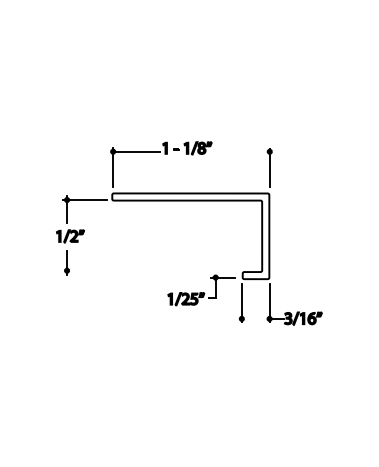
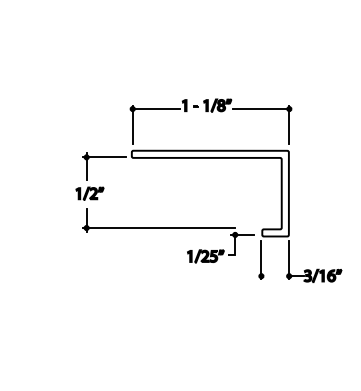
line: (241, 151) -> (261, 108), added
line: (138, 270) -> (158, 227), added

